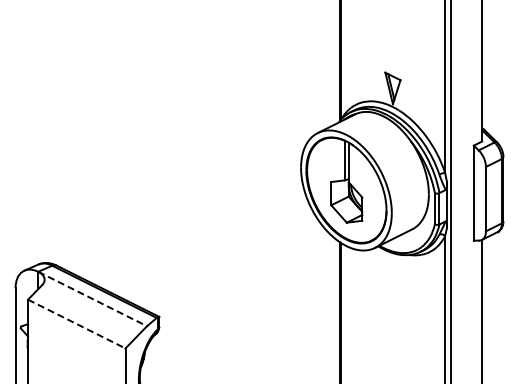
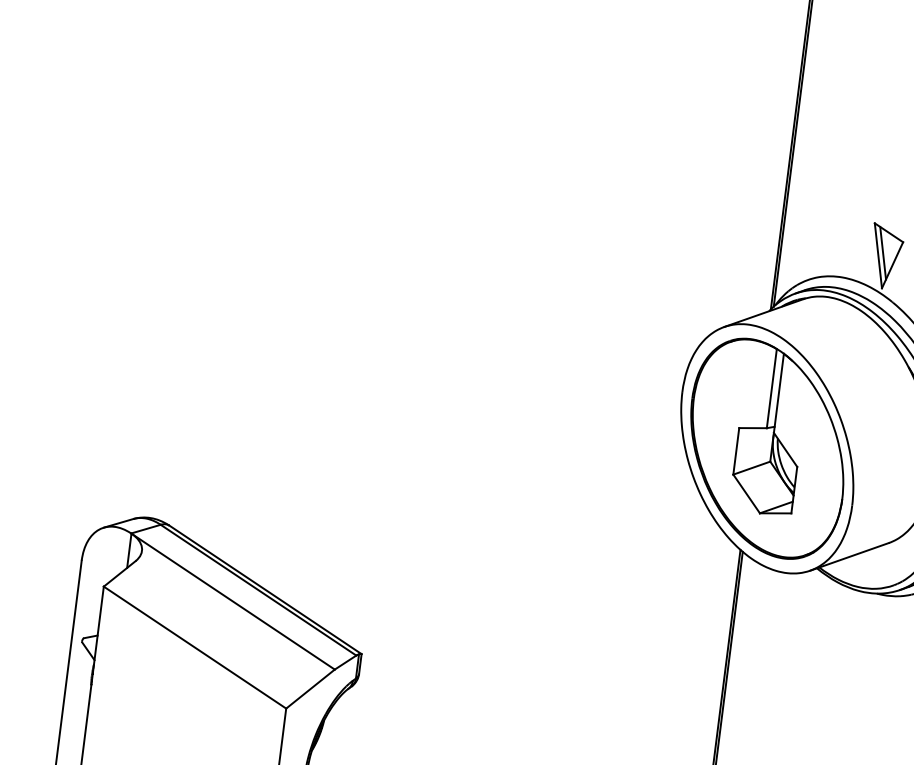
line: (92, 299) -> (232, 602), dashed -> solid
line: (77, 324) -> (196, 648), dashed -> solid

